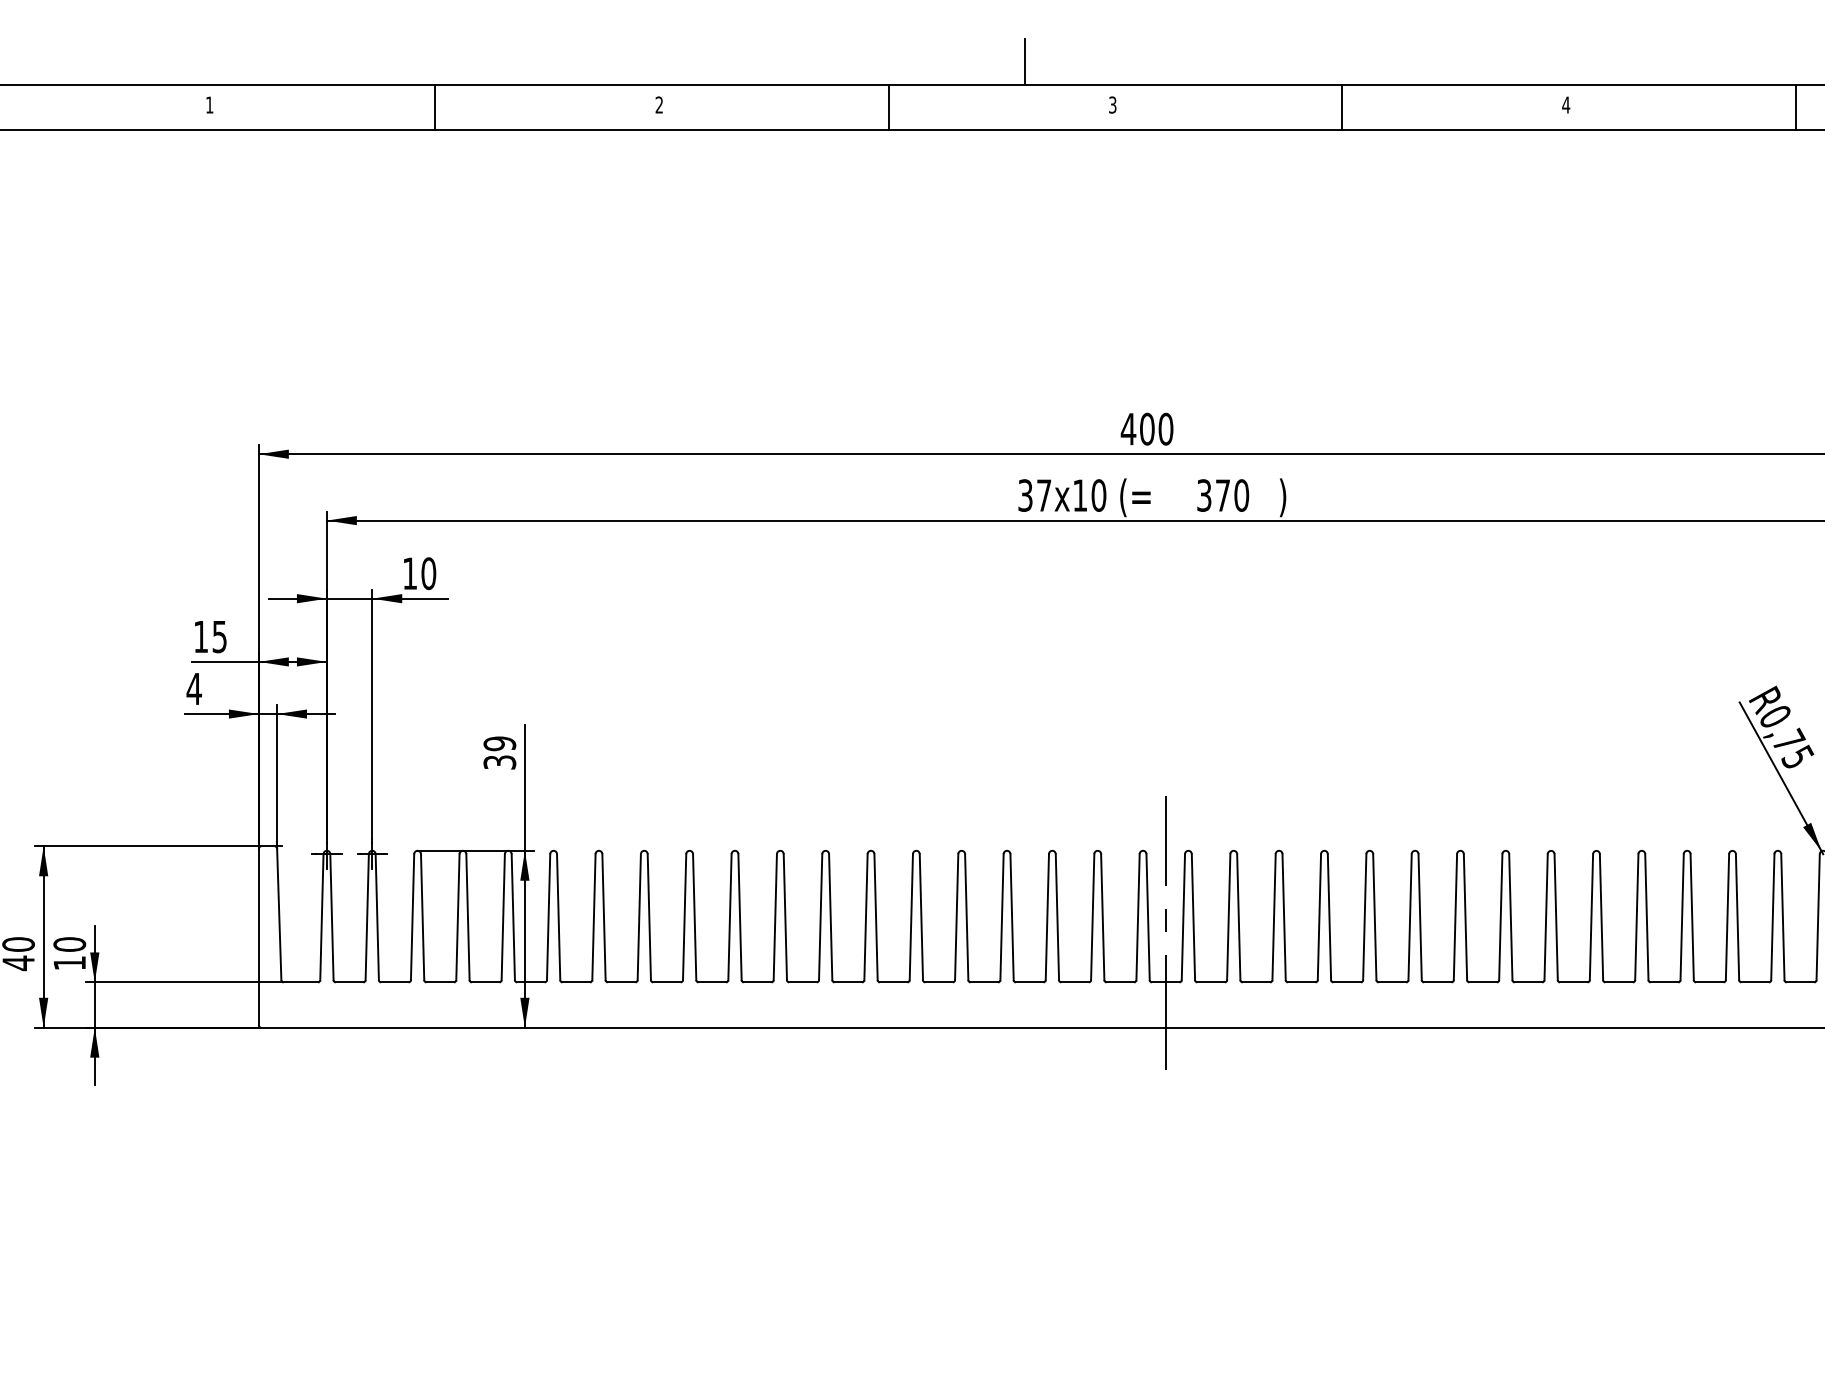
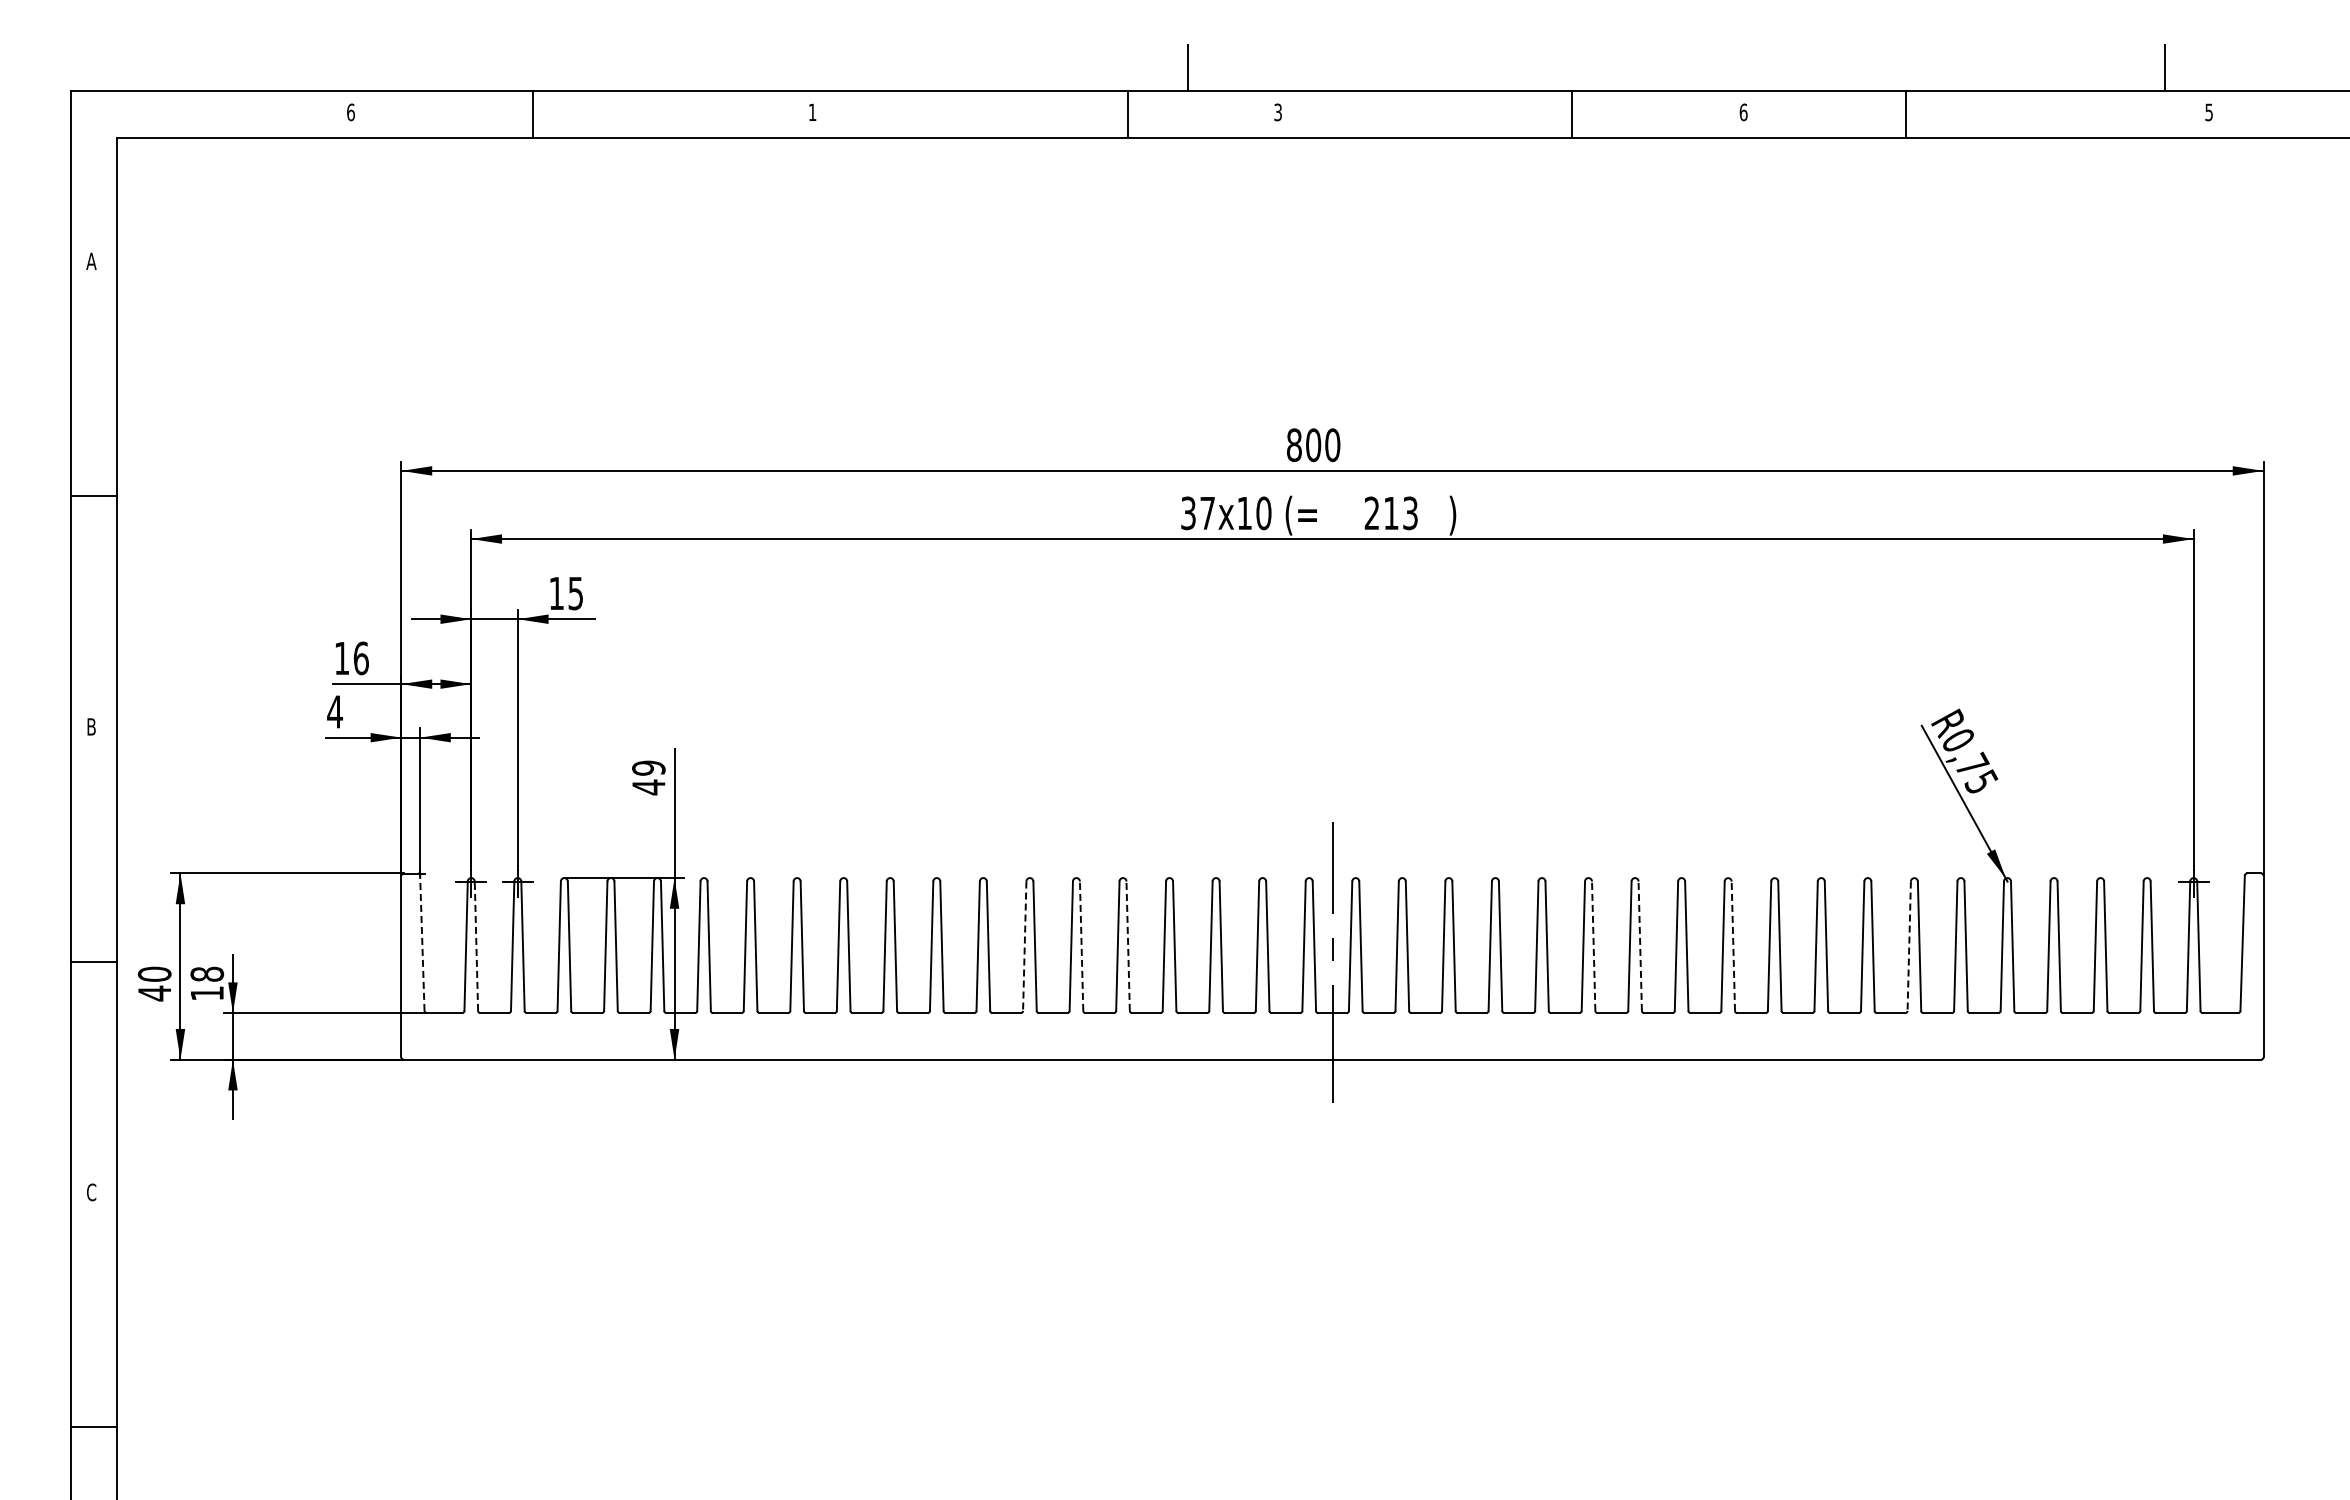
text: (659, 104) -> (812, 111), 2 -> 1
text: (209, 105) -> (350, 112), 1 -> 6
text: (1566, 105) -> (1743, 112), 4 -> 6
line: (435, 107) -> (532, 114), moved
line: (889, 107) -> (1128, 114), moved
line: (1342, 107) -> (1571, 114), moved
line: (1795, 107) -> (1906, 114), moved
text: (1128, 429) -> (1294, 445), 400 -> 800
text: (1223, 495) -> (1391, 513), 370 -> 213
text: (428, 573) -> (575, 593), 10 -> 15
text: (219, 636) -> (360, 658), 15 -> 16
text: (499, 762) -> (648, 787), 39 -> 49
line: (279, 914) -> (422, 943), solid -> dashed
line: (332, 917) -> (476, 946), solid -> dashed
line: (865, 917) -> (1024, 946), solid -> dashed
line: (921, 917) -> (1081, 946), solid -> dashed
line: (967, 917) -> (1128, 946), solid -> dashed
line: (1419, 917) -> (1593, 946), solid -> dashed
line: (1465, 917) -> (1640, 946), solid -> dashed
line: (1556, 917) -> (1733, 946), solid -> dashed
line: (1727, 917) -> (1909, 946), solid -> dashed
text: (69, 943) -> (206, 973), 10 -> 18

